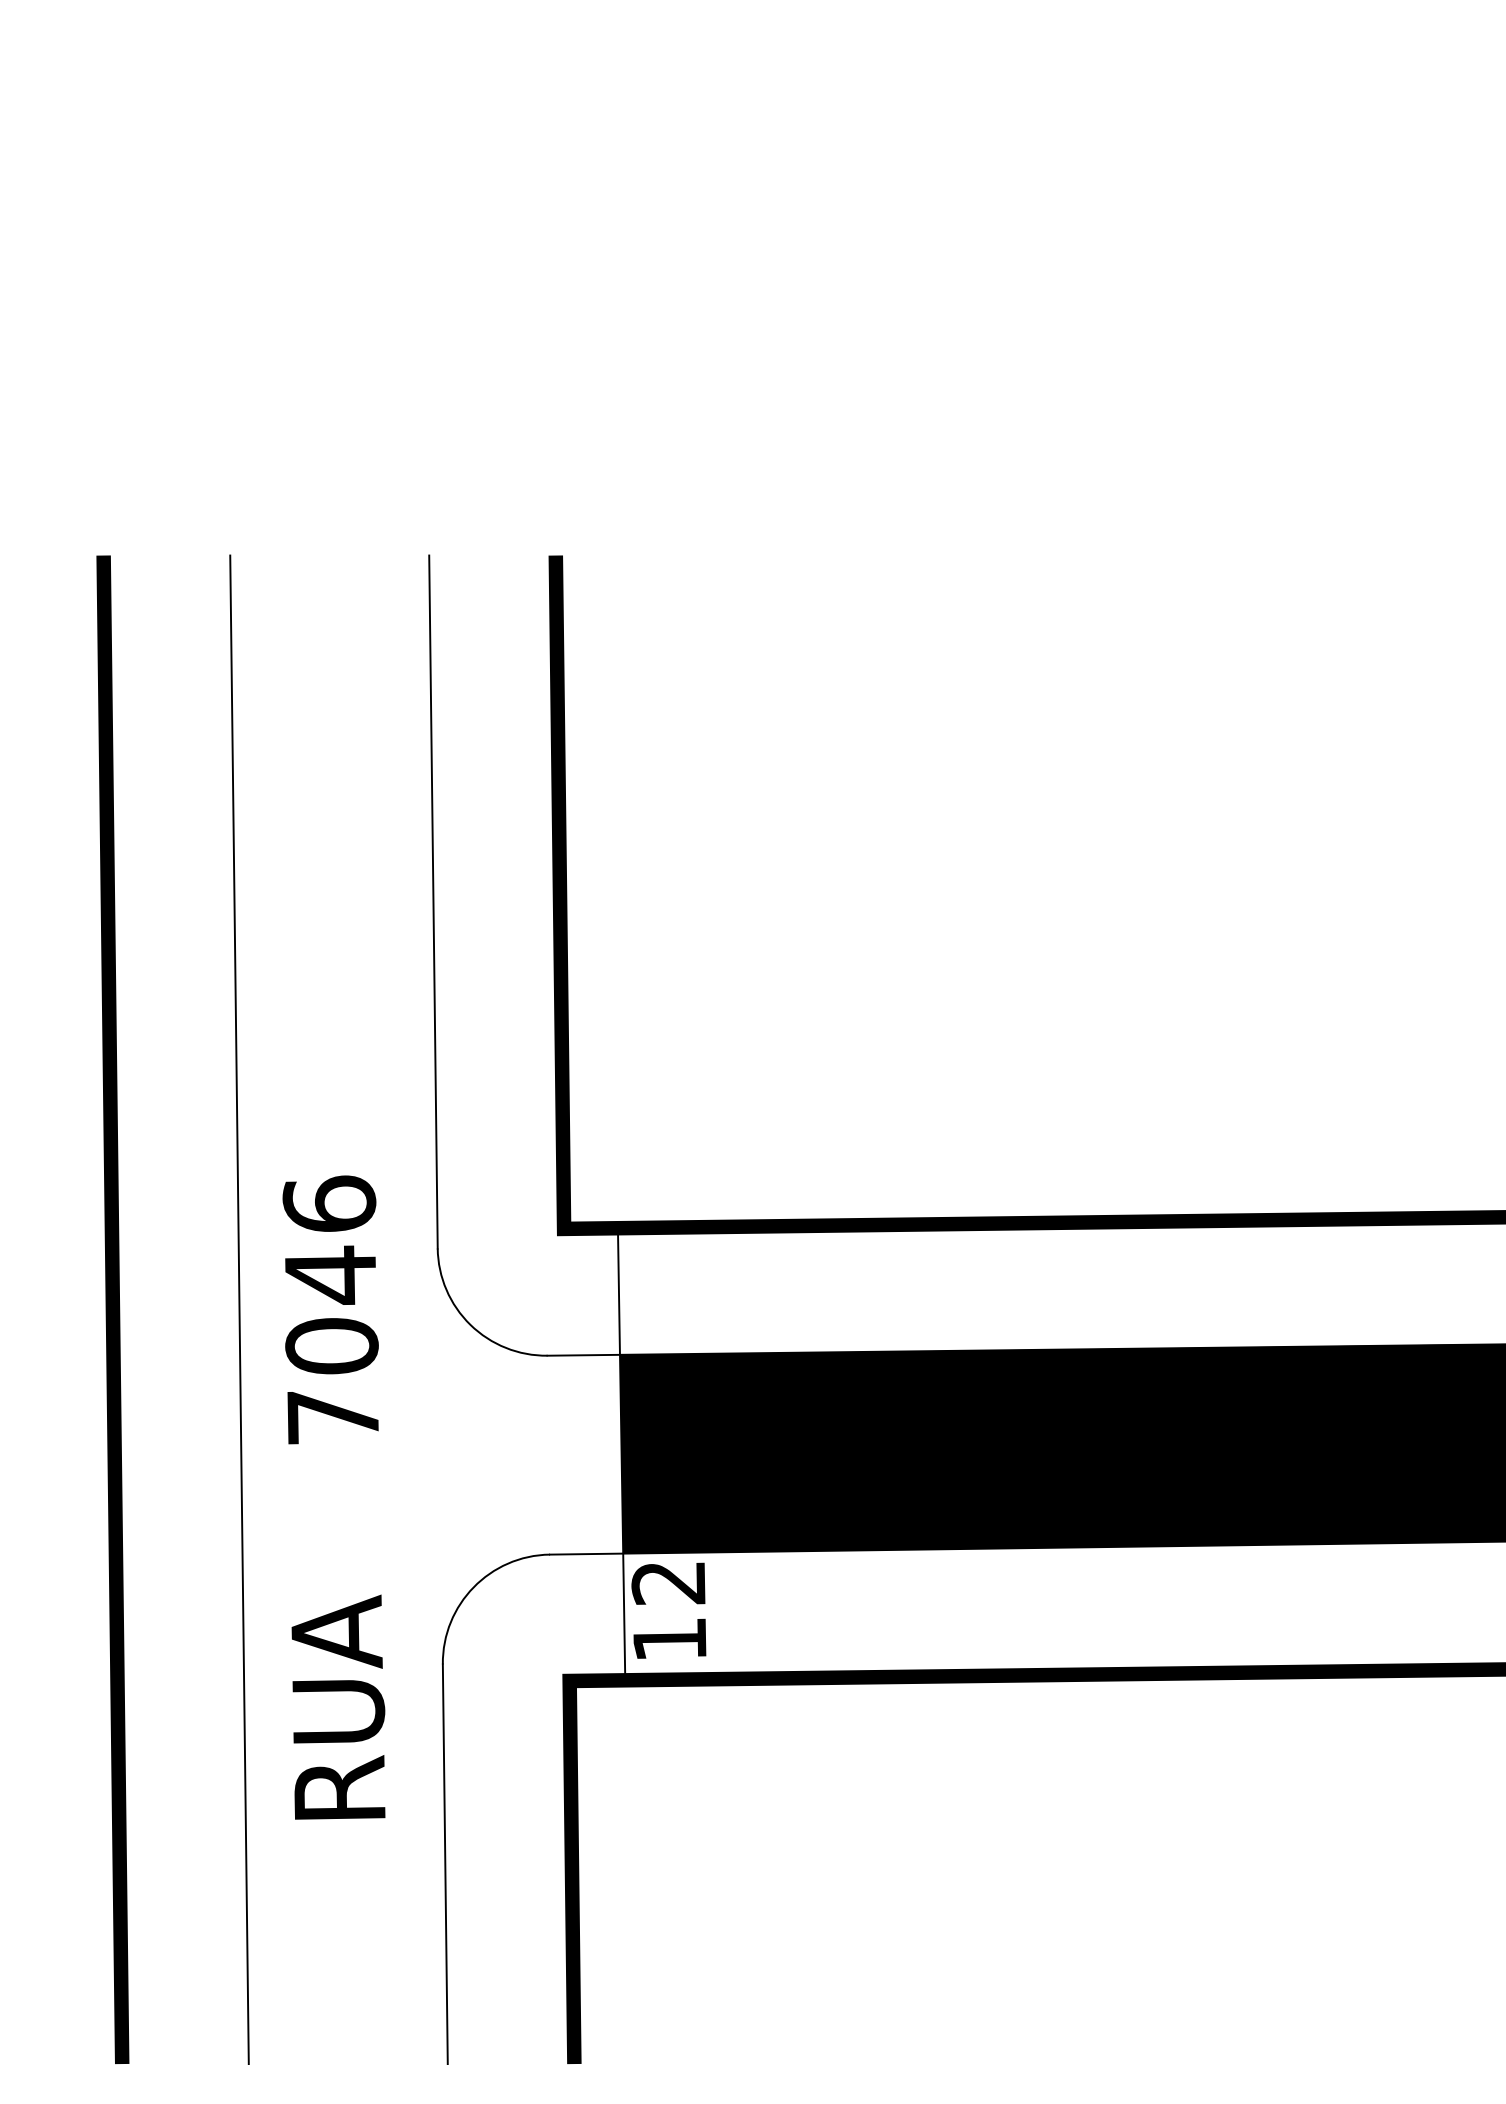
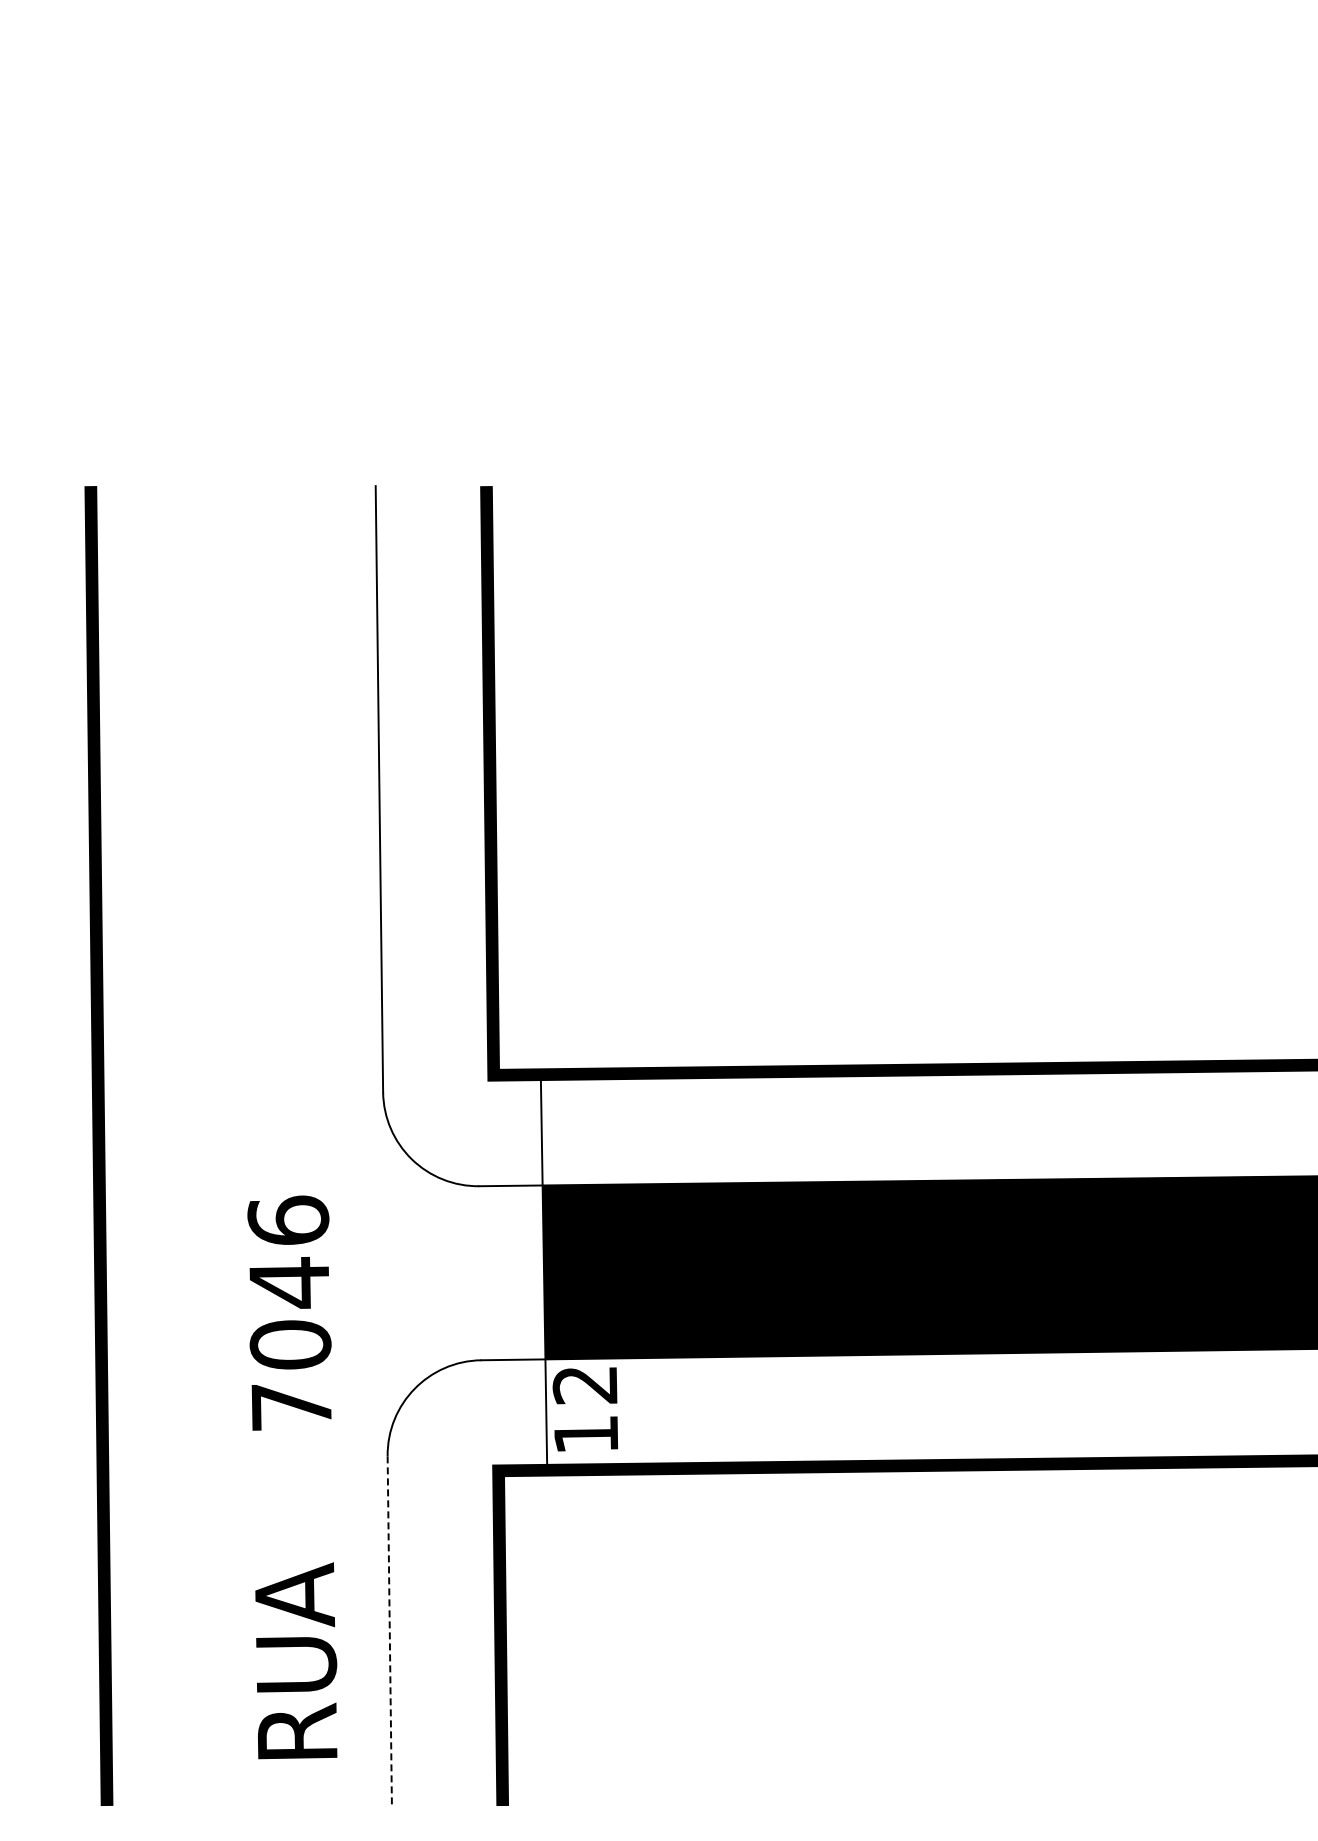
line: (239, 1310) -> (209, 1146), removed
text: (334, 1497) -> (292, 1477), moved
line: (444, 1864) -> (389, 1631), solid -> dashed

